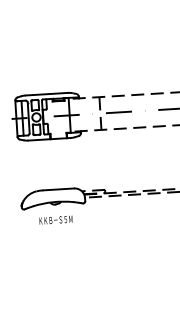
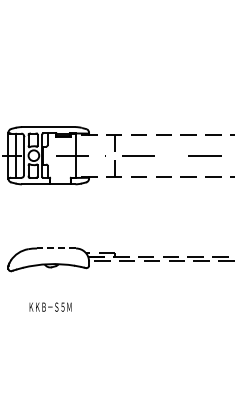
line: (58, 189) -> (56, 248), solid -> dashed
text: (55, 219) -> (50, 306), moved

